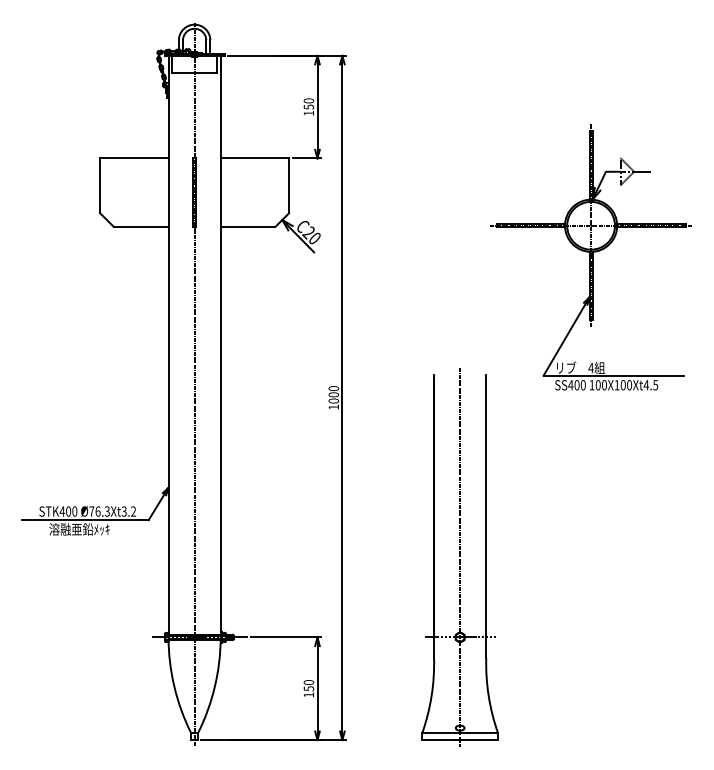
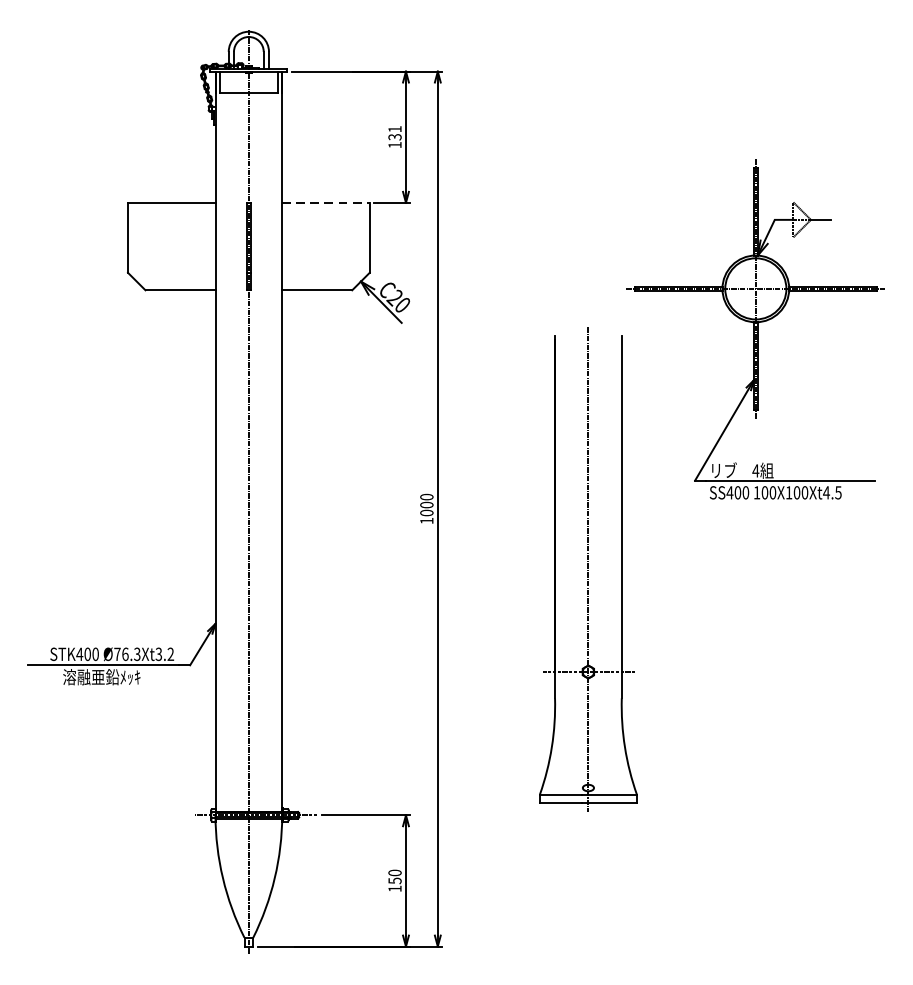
text: (308, 103) -> (394, 132), 150 -> 131
line: (255, 158) -> (326, 202), solid -> dashed
part: (459, 557) -> (587, 569), moved

